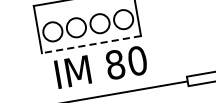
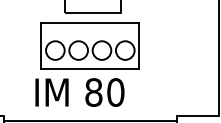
line: (91, 44) -> (90, 69), dashed -> solid
text: (100, 67) -> (79, 92), moved

